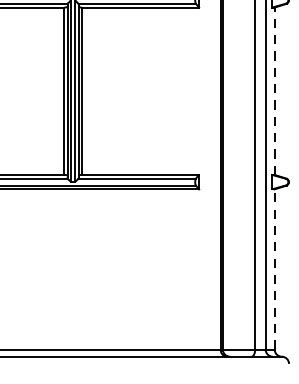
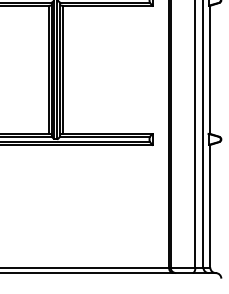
line: (274, 90) -> (210, 69), dashed -> solid
line: (274, 268) -> (210, 205), dashed -> solid

